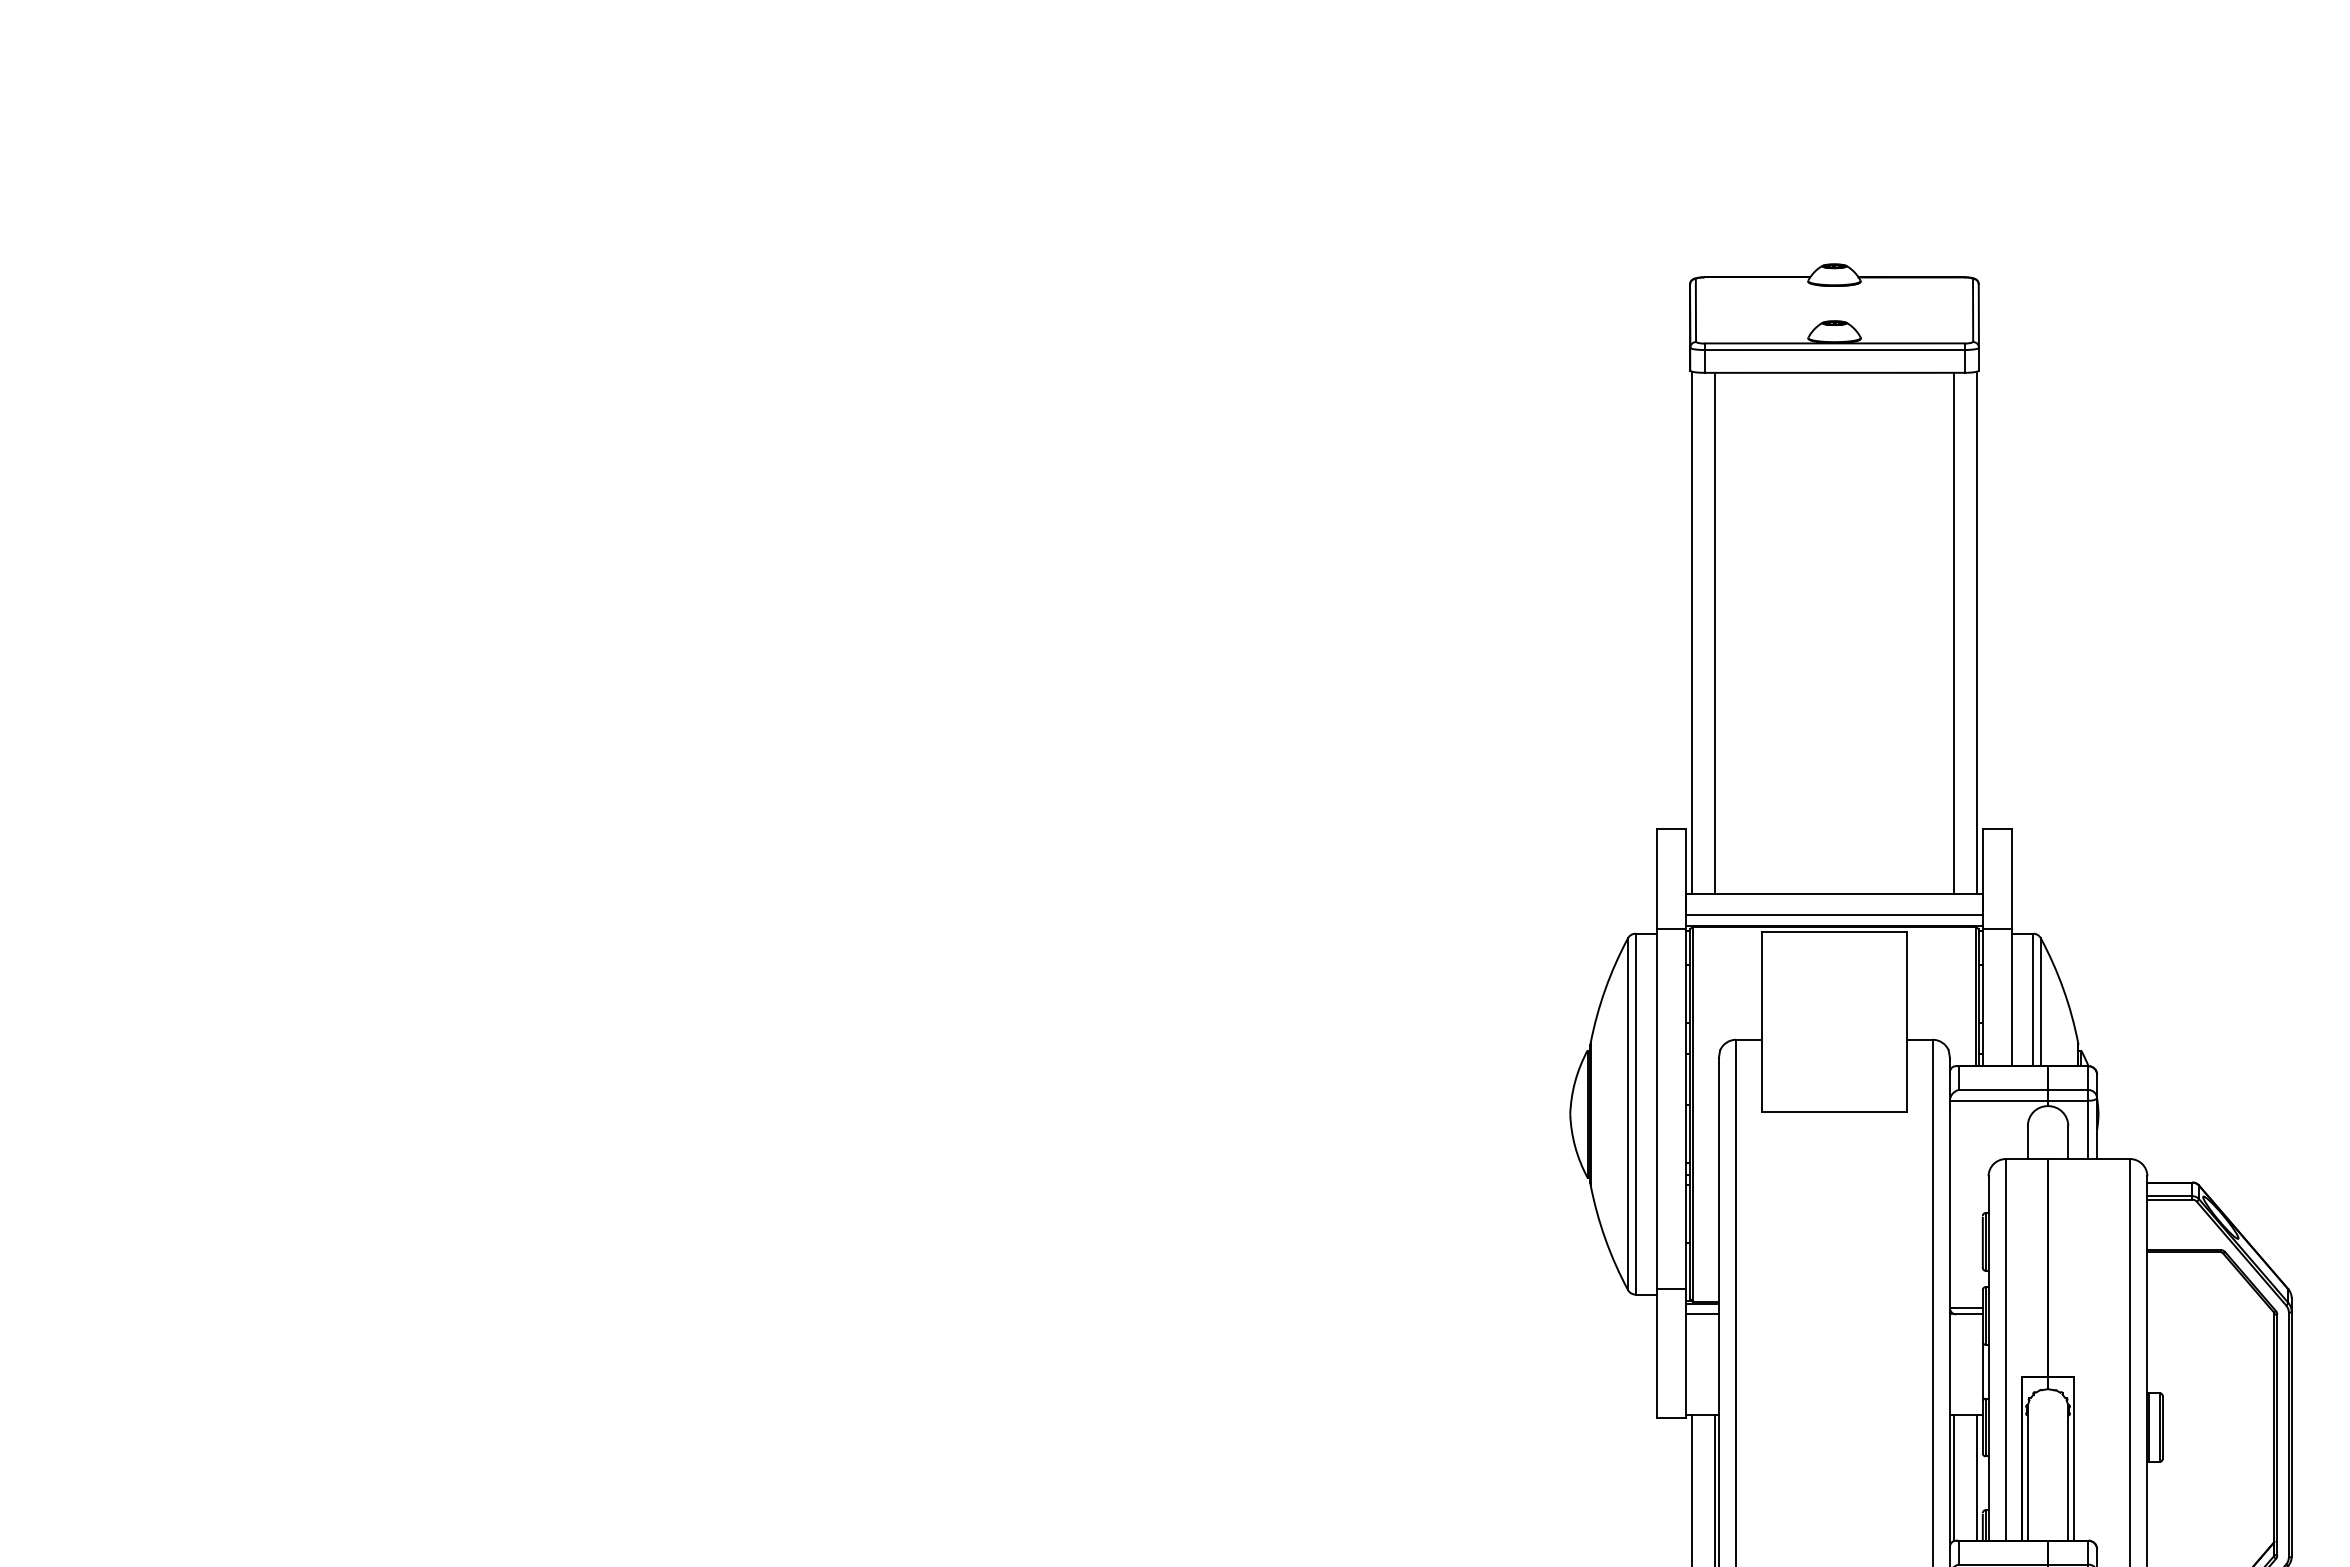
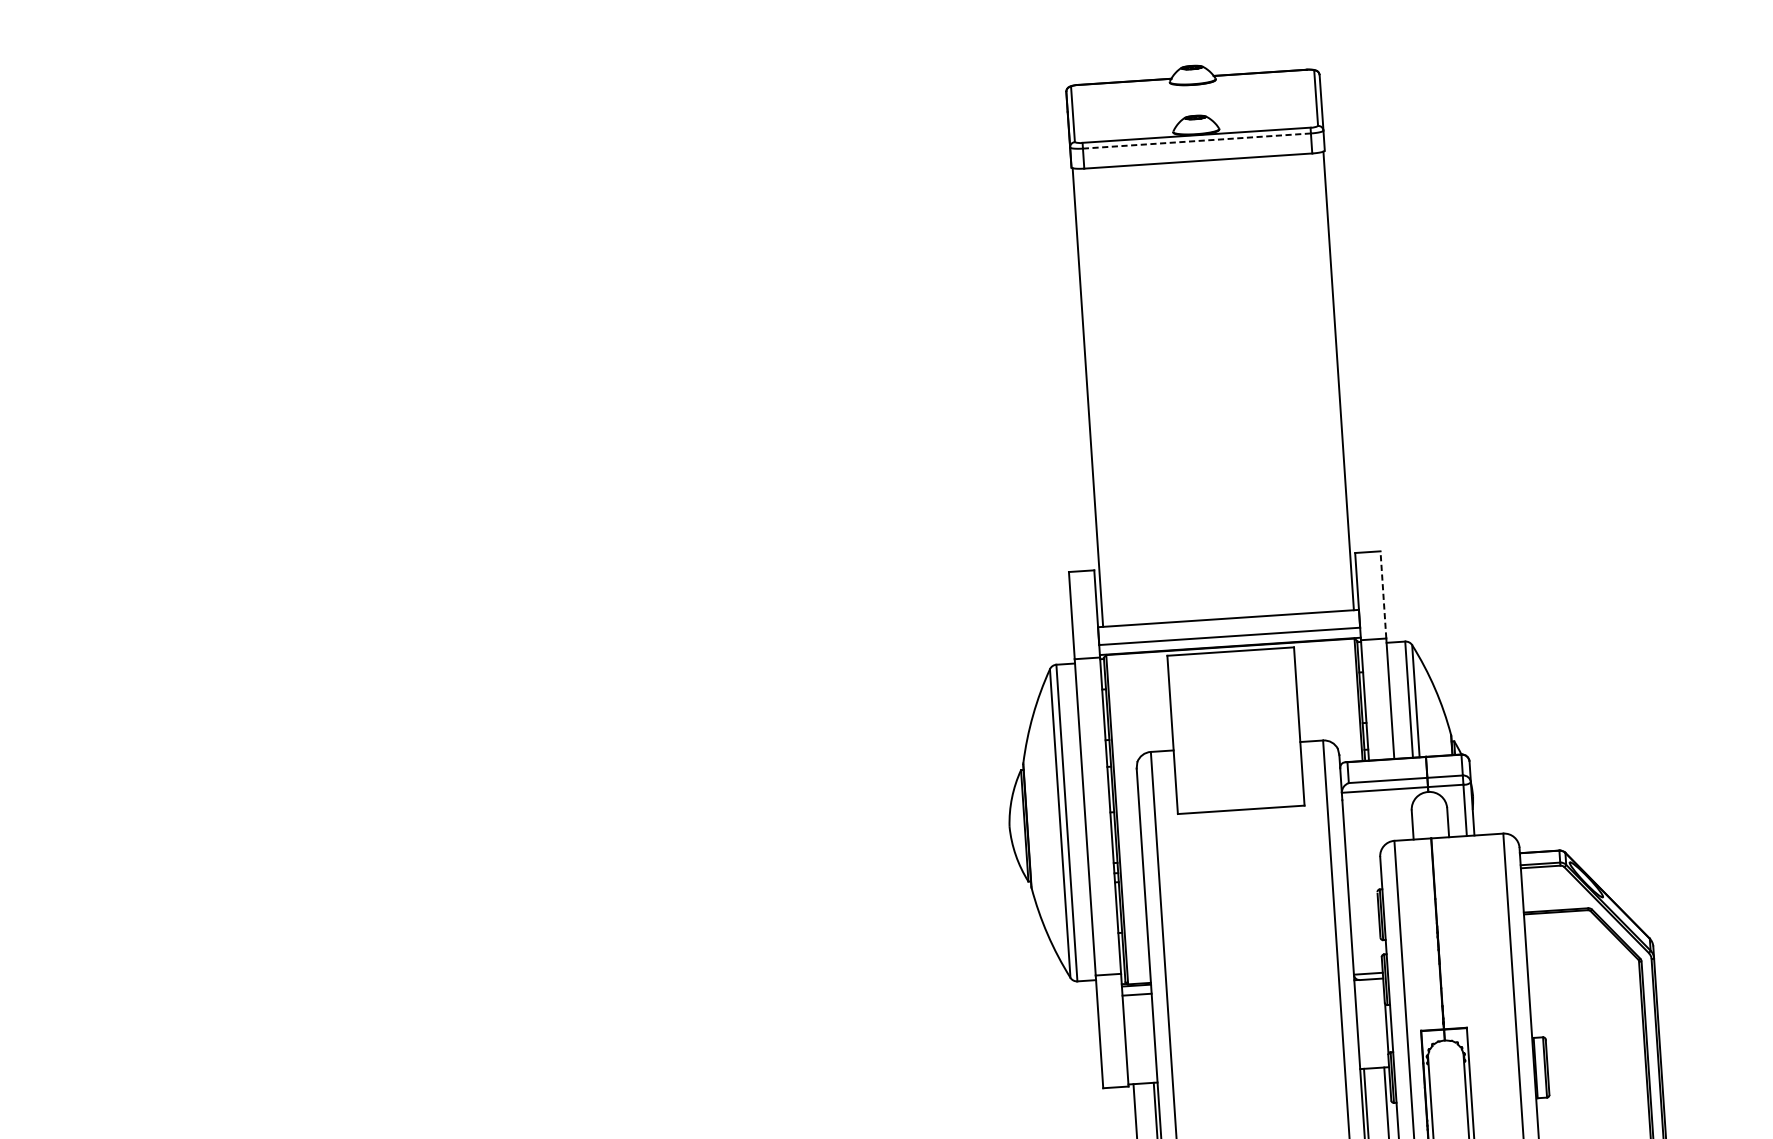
line: (1834, 350) -> (1196, 141), solid -> dashed
line: (1714, 633) -> (1108, 396), removed
line: (1954, 633) -> (1318, 382), removed
line: (2011, 879) -> (1383, 595), solid -> dashed

